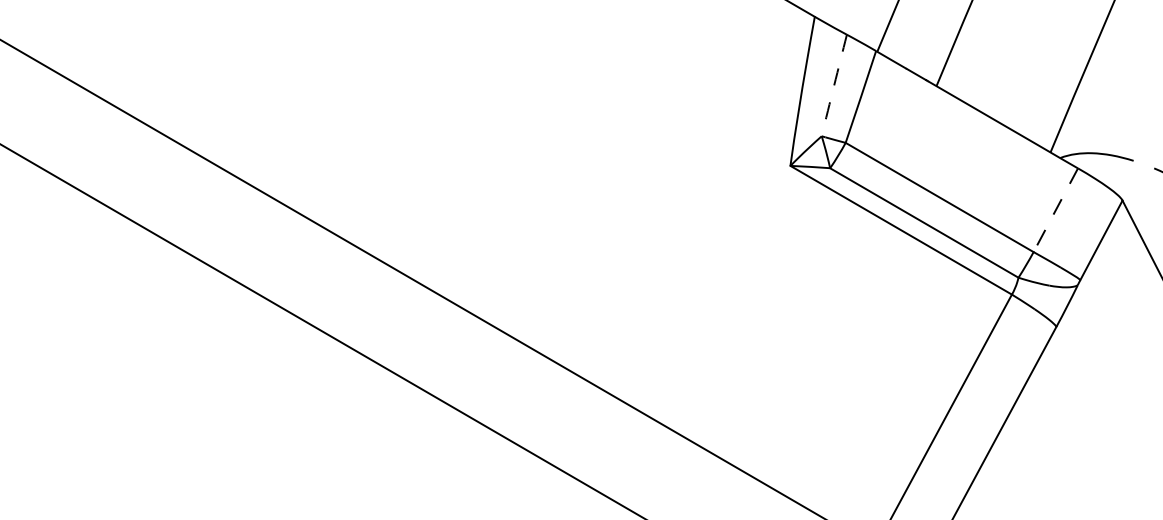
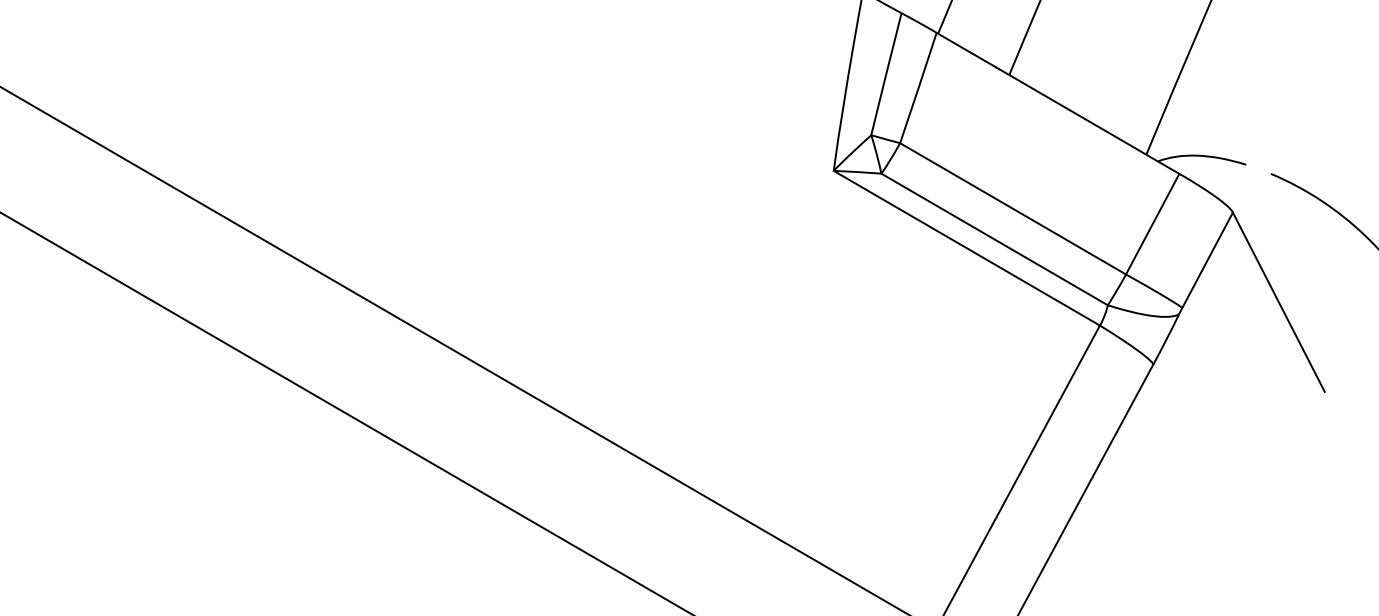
arc: (834, 85) -> (886, 74), dashed -> solid
line: (1055, 210) -> (1152, 224), dashed -> solid

